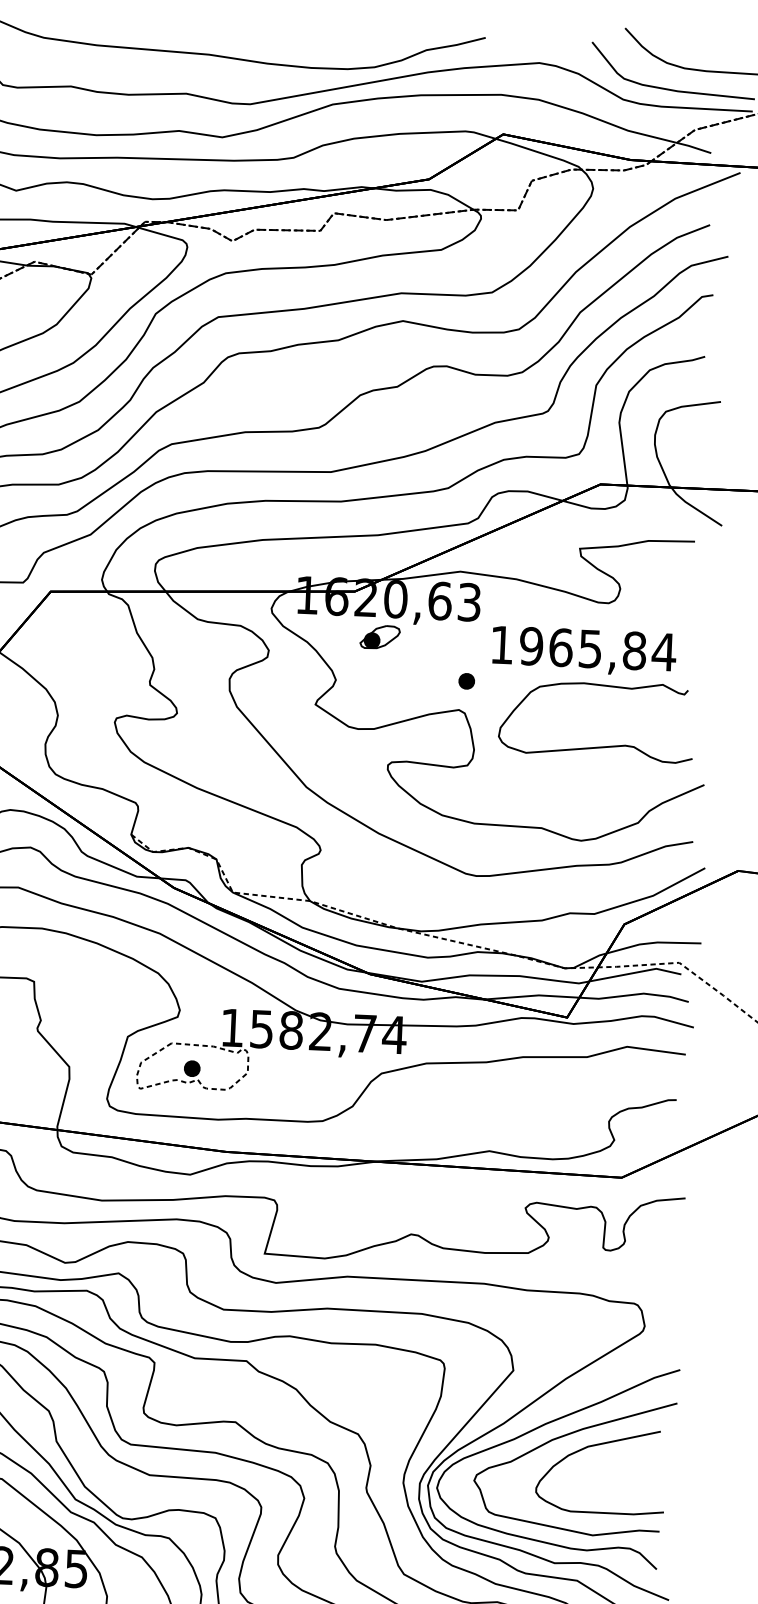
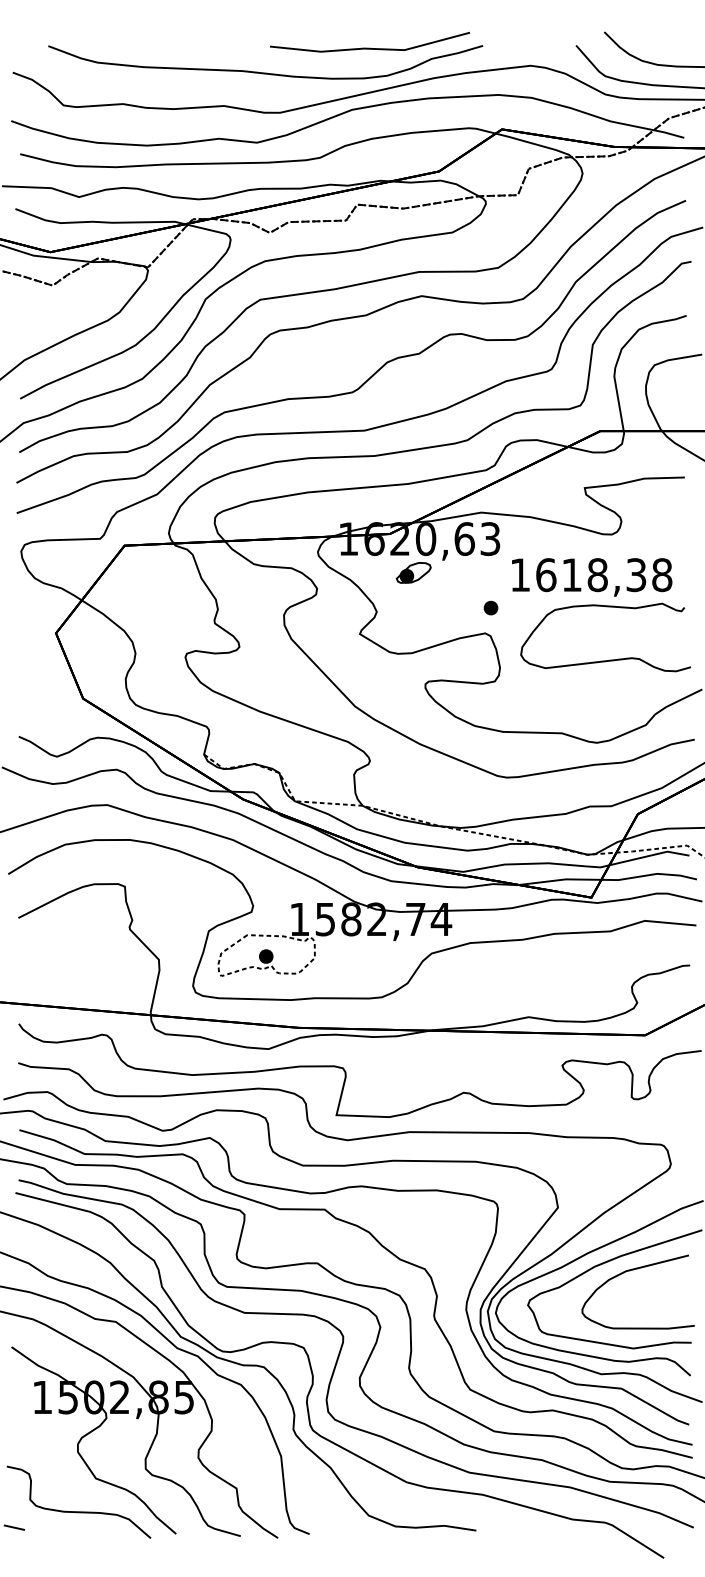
line: (356, 34) -> (370, 47), added
text: (598, 649) -> (604, 575), 1965,84 -> 1618,38

